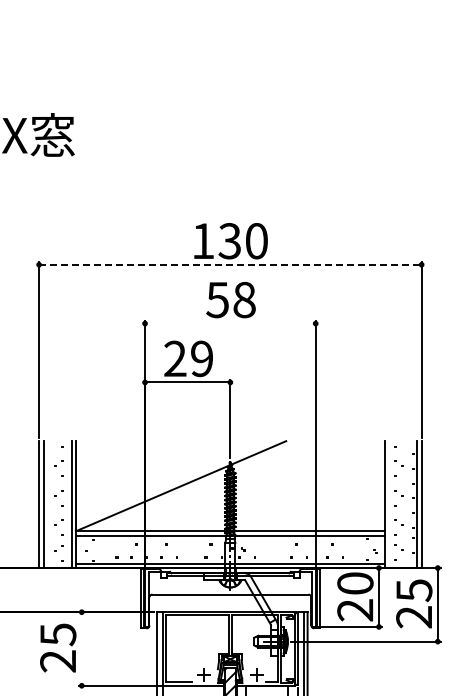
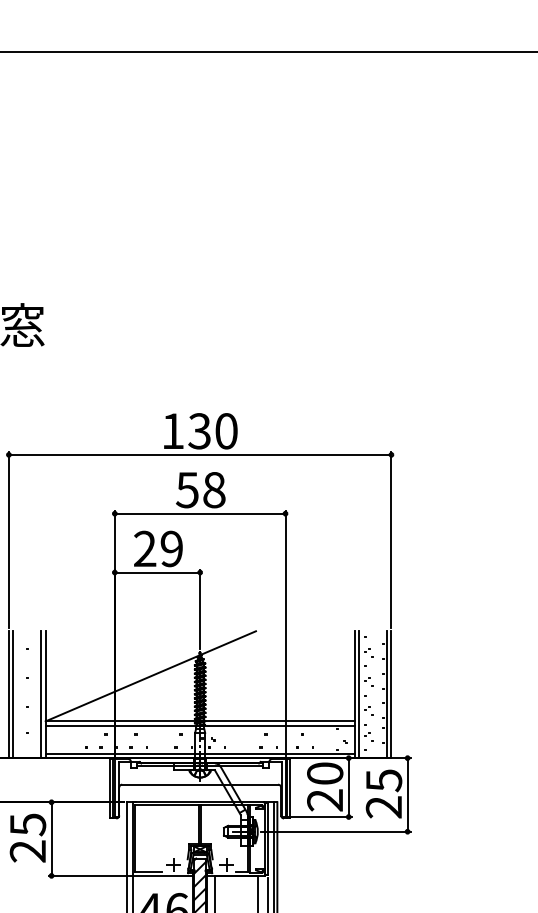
line: (230, 264) -> (200, 454), dashed -> solid
line: (229, 323) -> (199, 513), added
line: (389, 504) -> (359, 694), added
line: (81, 648) -> (51, 838), added

